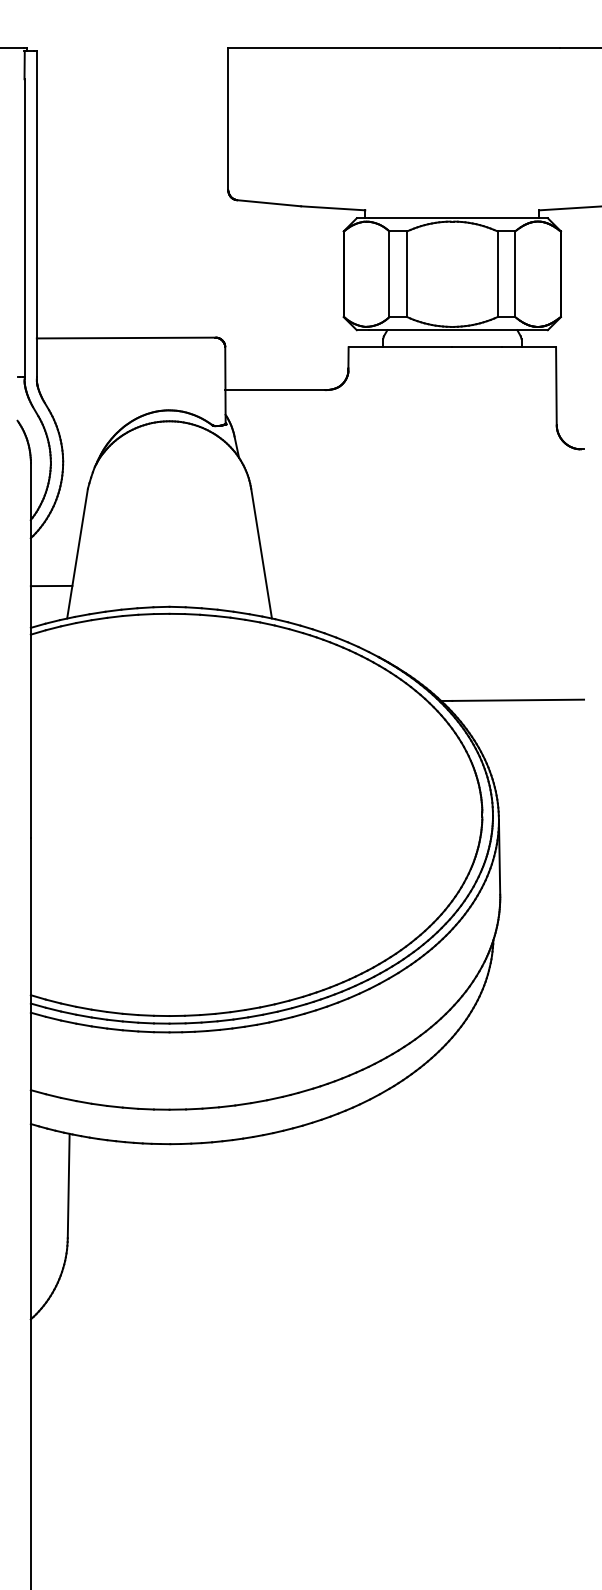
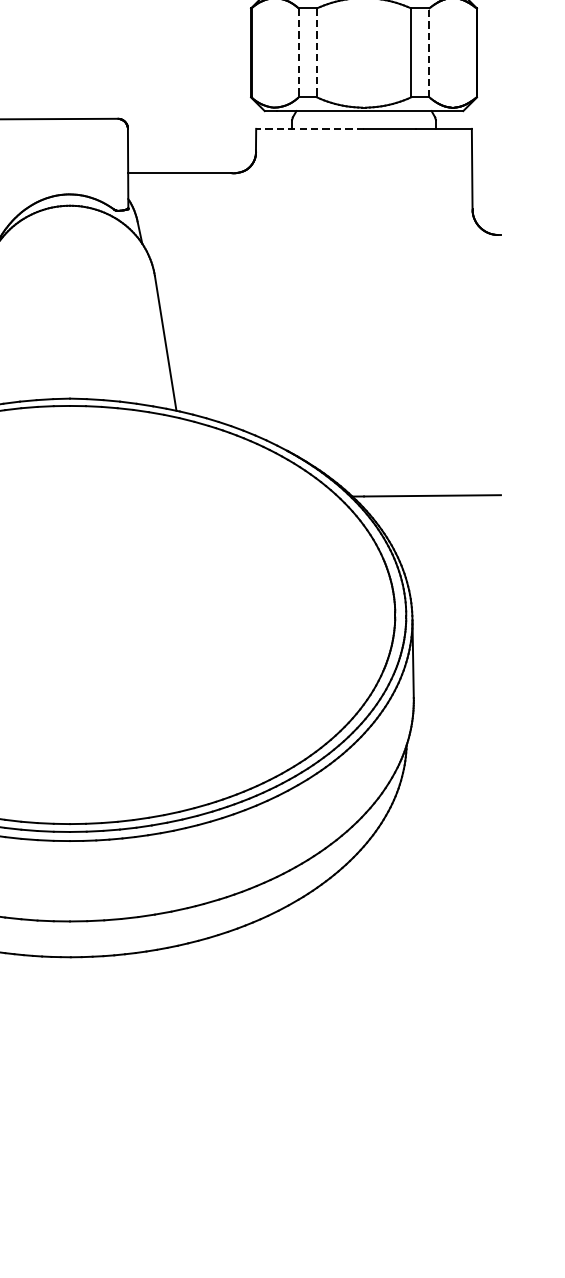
line: (389, 274) -> (298, 53), solid -> dashed
line: (407, 274) -> (317, 53), solid -> dashed
line: (515, 274) -> (429, 53), solid -> dashed
line: (400, 347) -> (310, 129), solid -> dashed

